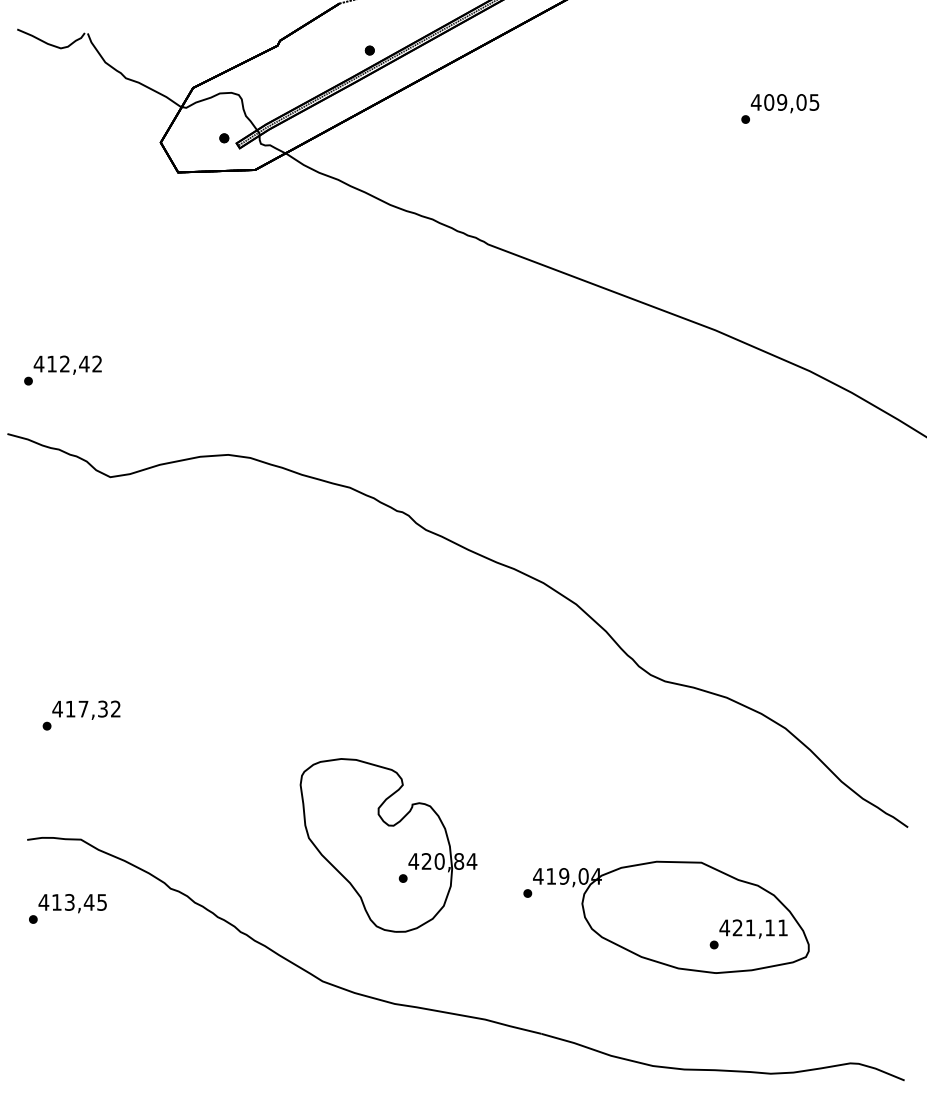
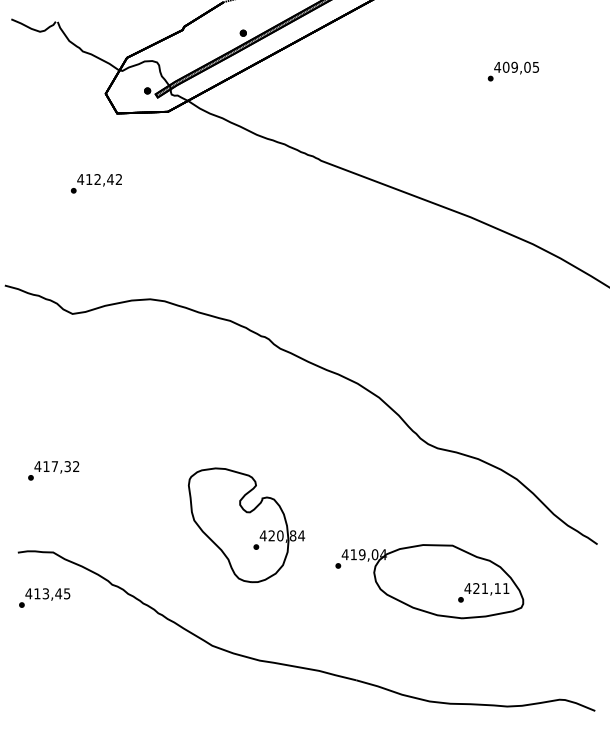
text: (61, 370) -> (95, 183), moved
part: (388, 845) -> (246, 525), moved
part: (666, 917) -> (429, 581), moved

